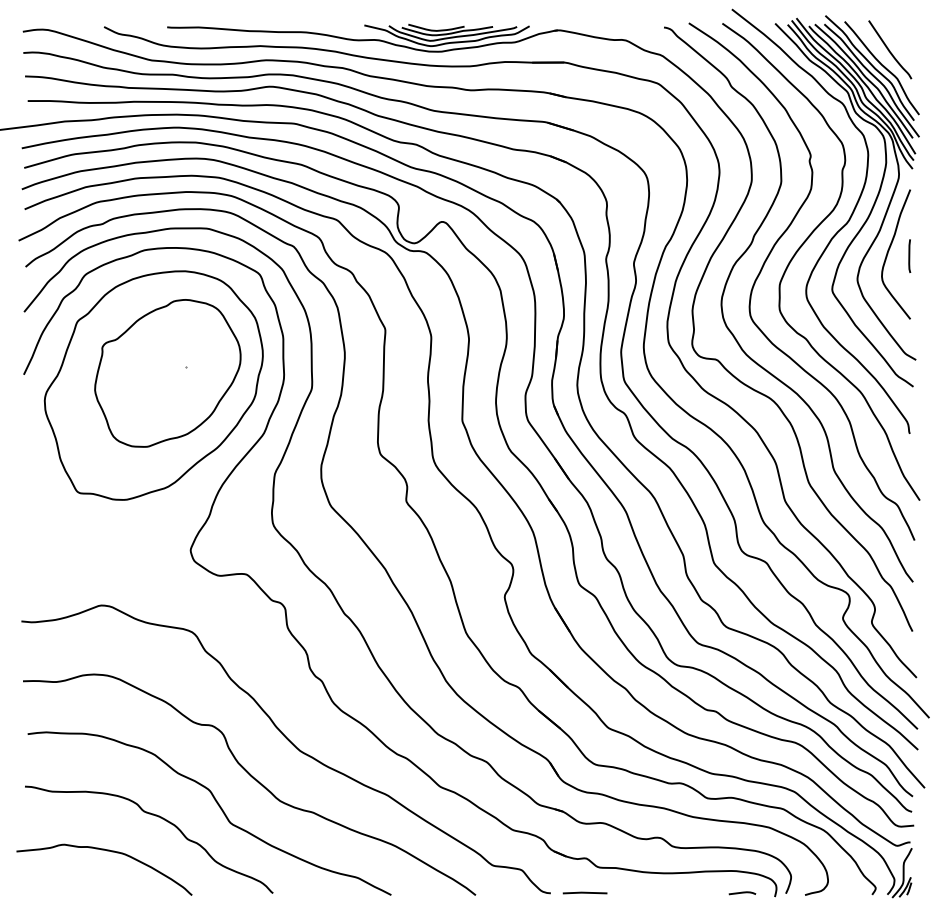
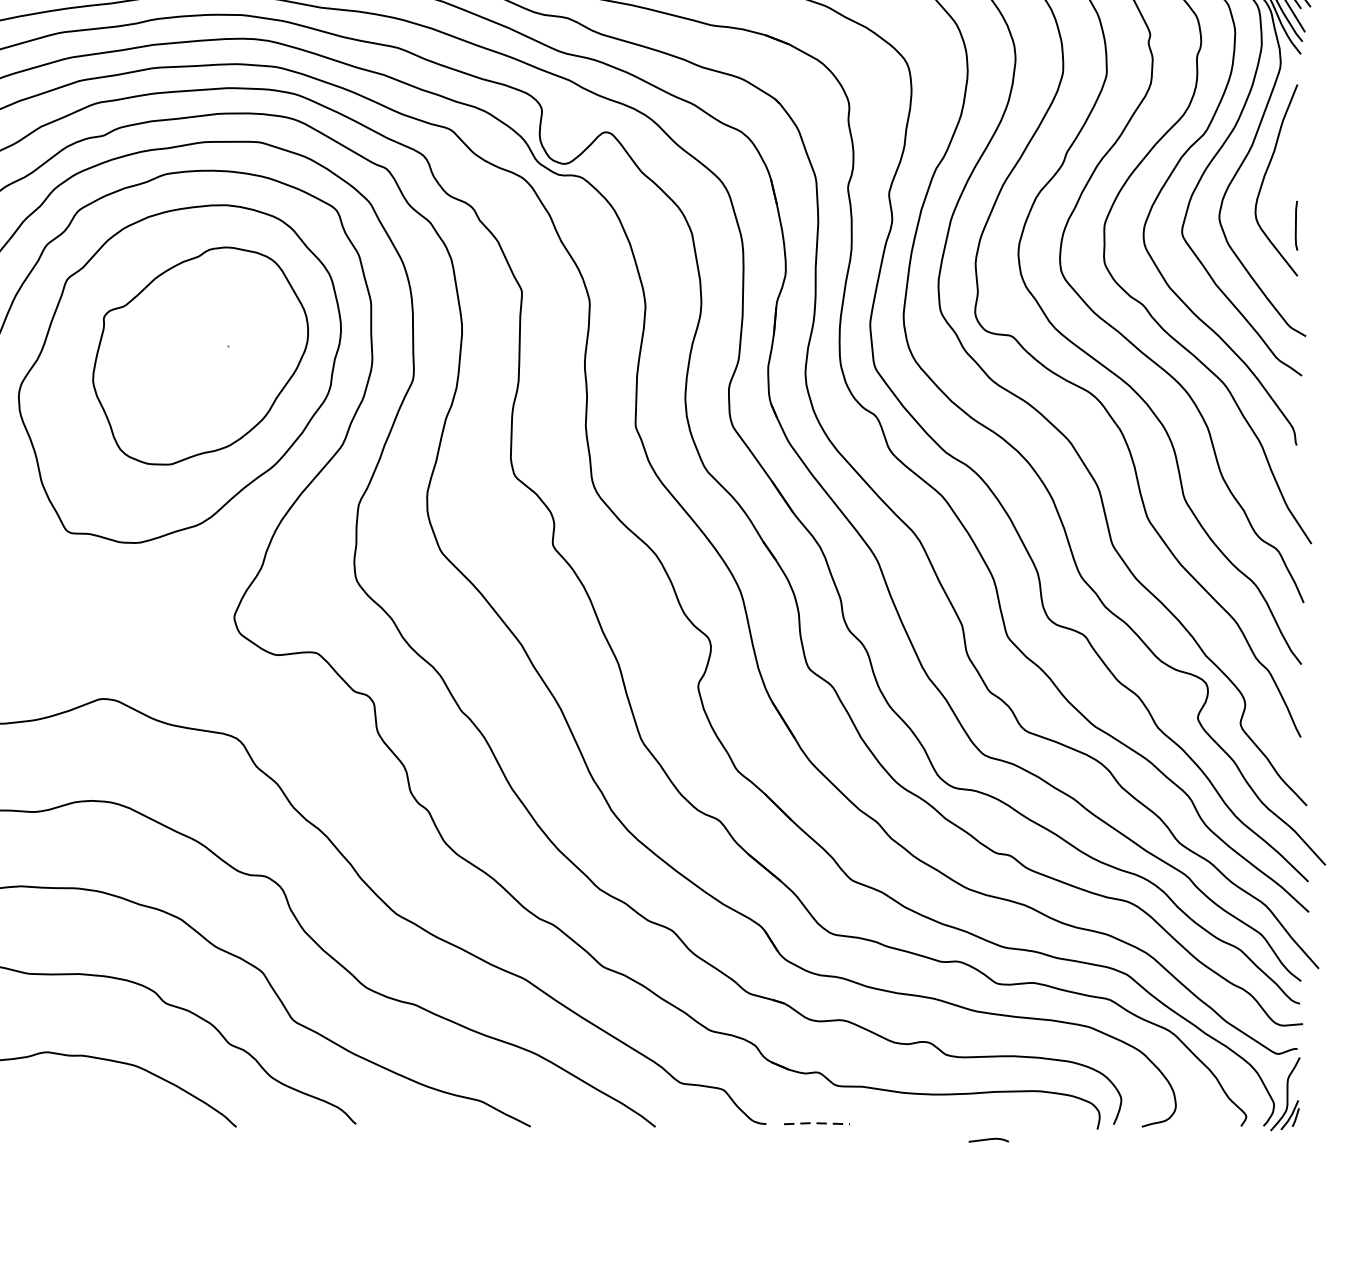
line: (909, 255) -> (1296, 224), moved
line: (584, 892) -> (816, 1122), solid -> dashed
curve: (742, 893) -> (988, 1140), moved

